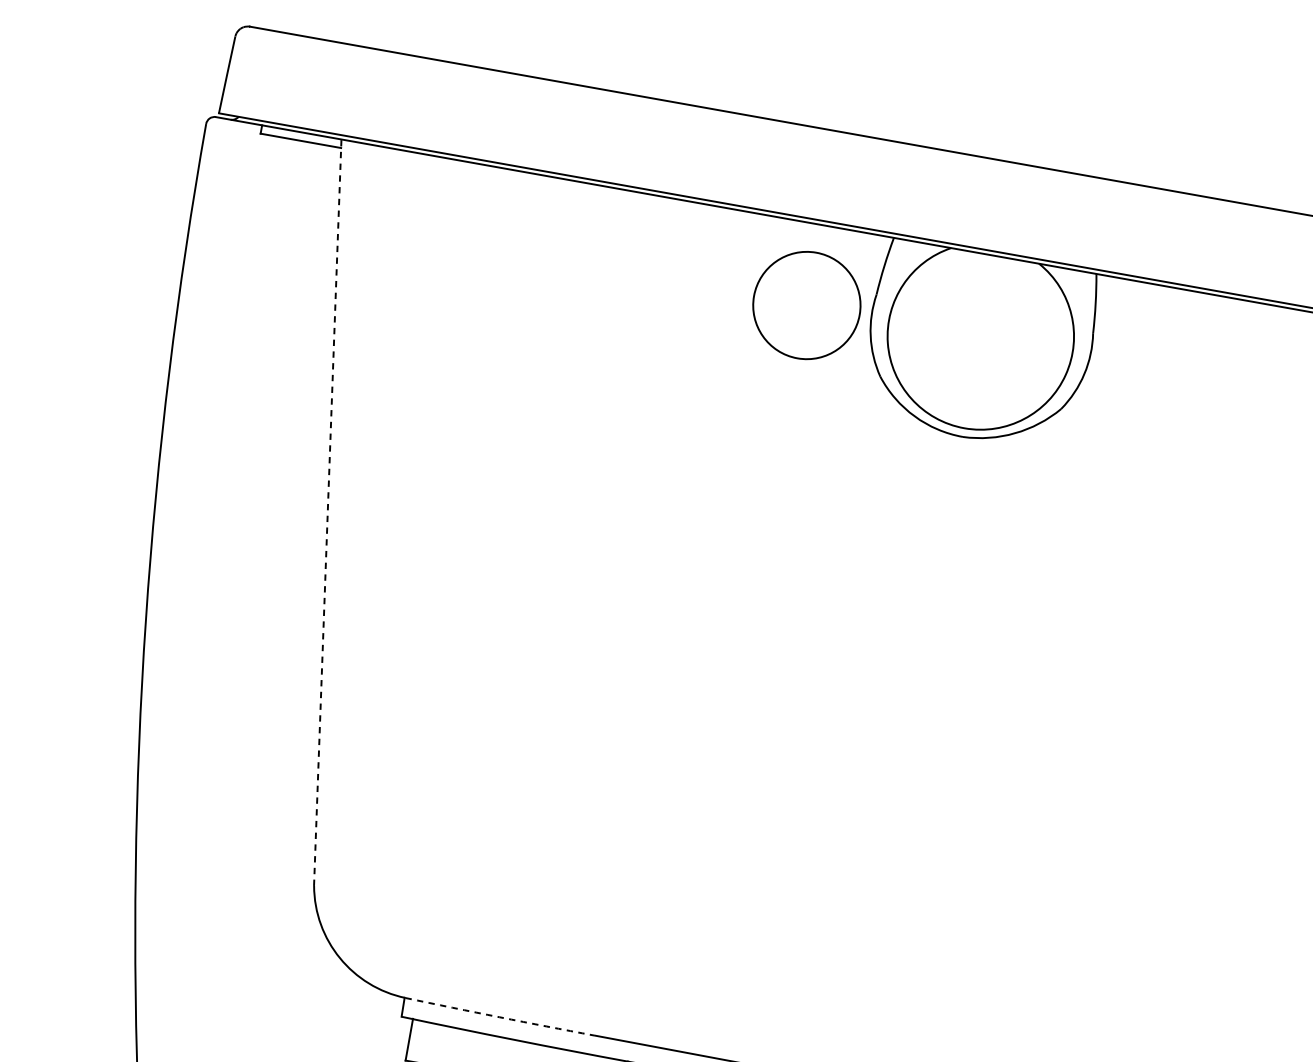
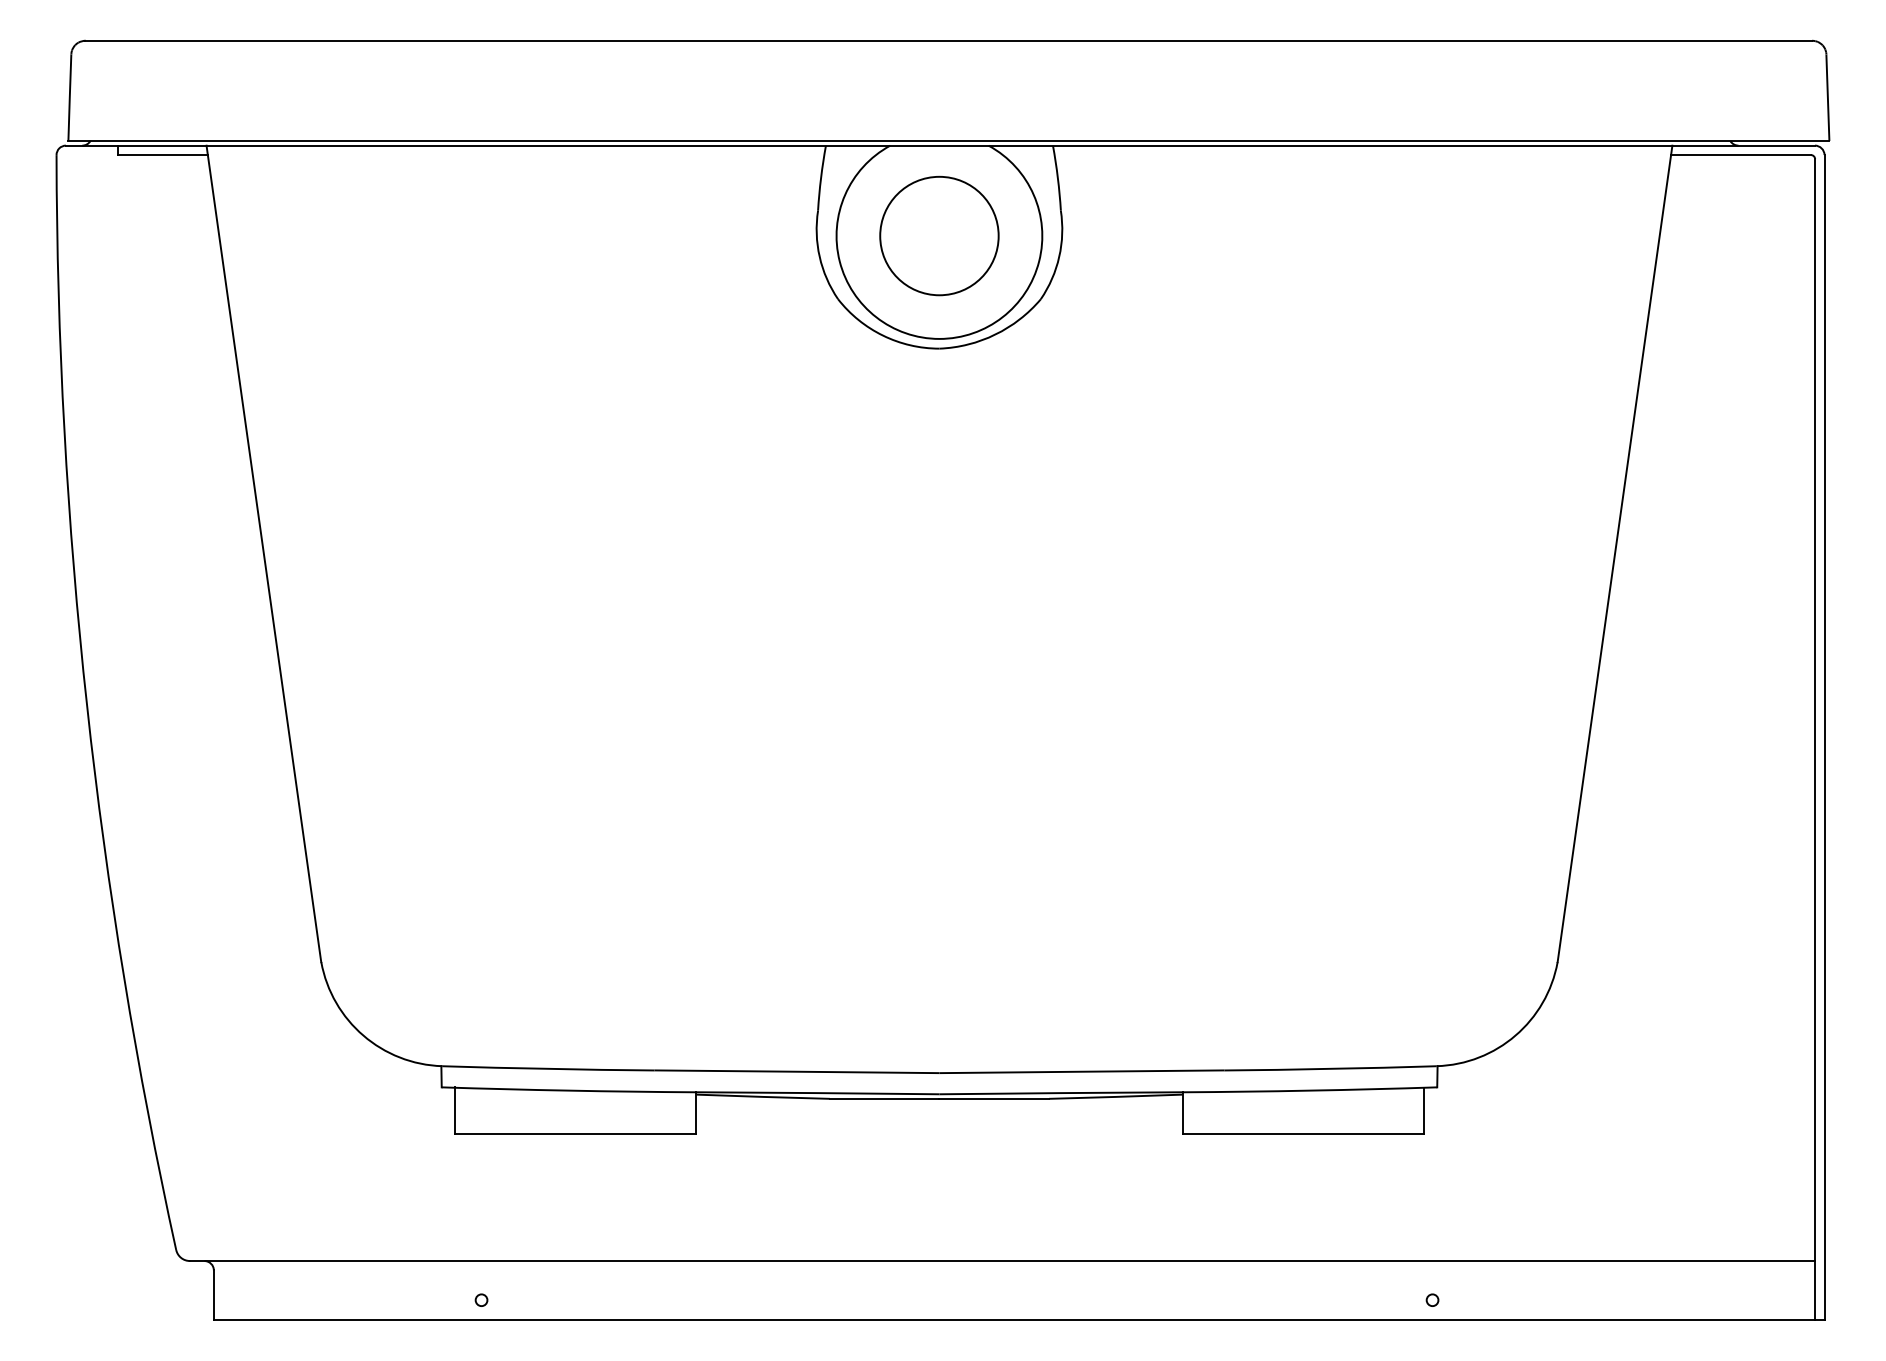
circle: (807, 305) -> (939, 235), moved
line: (327, 512) -> (263, 553), dashed -> solid
arc: (499, 1016) -> (548, 1068), dashed -> solid

